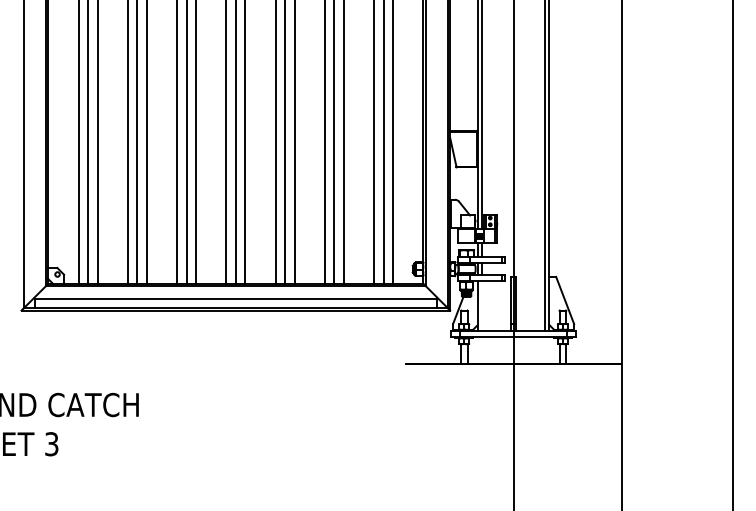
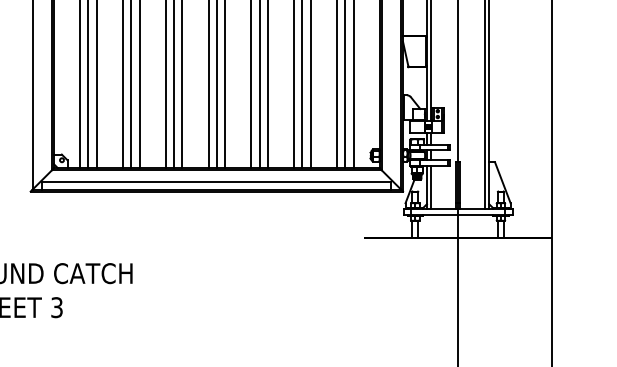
line: (482, 305) -> (431, 187), added

